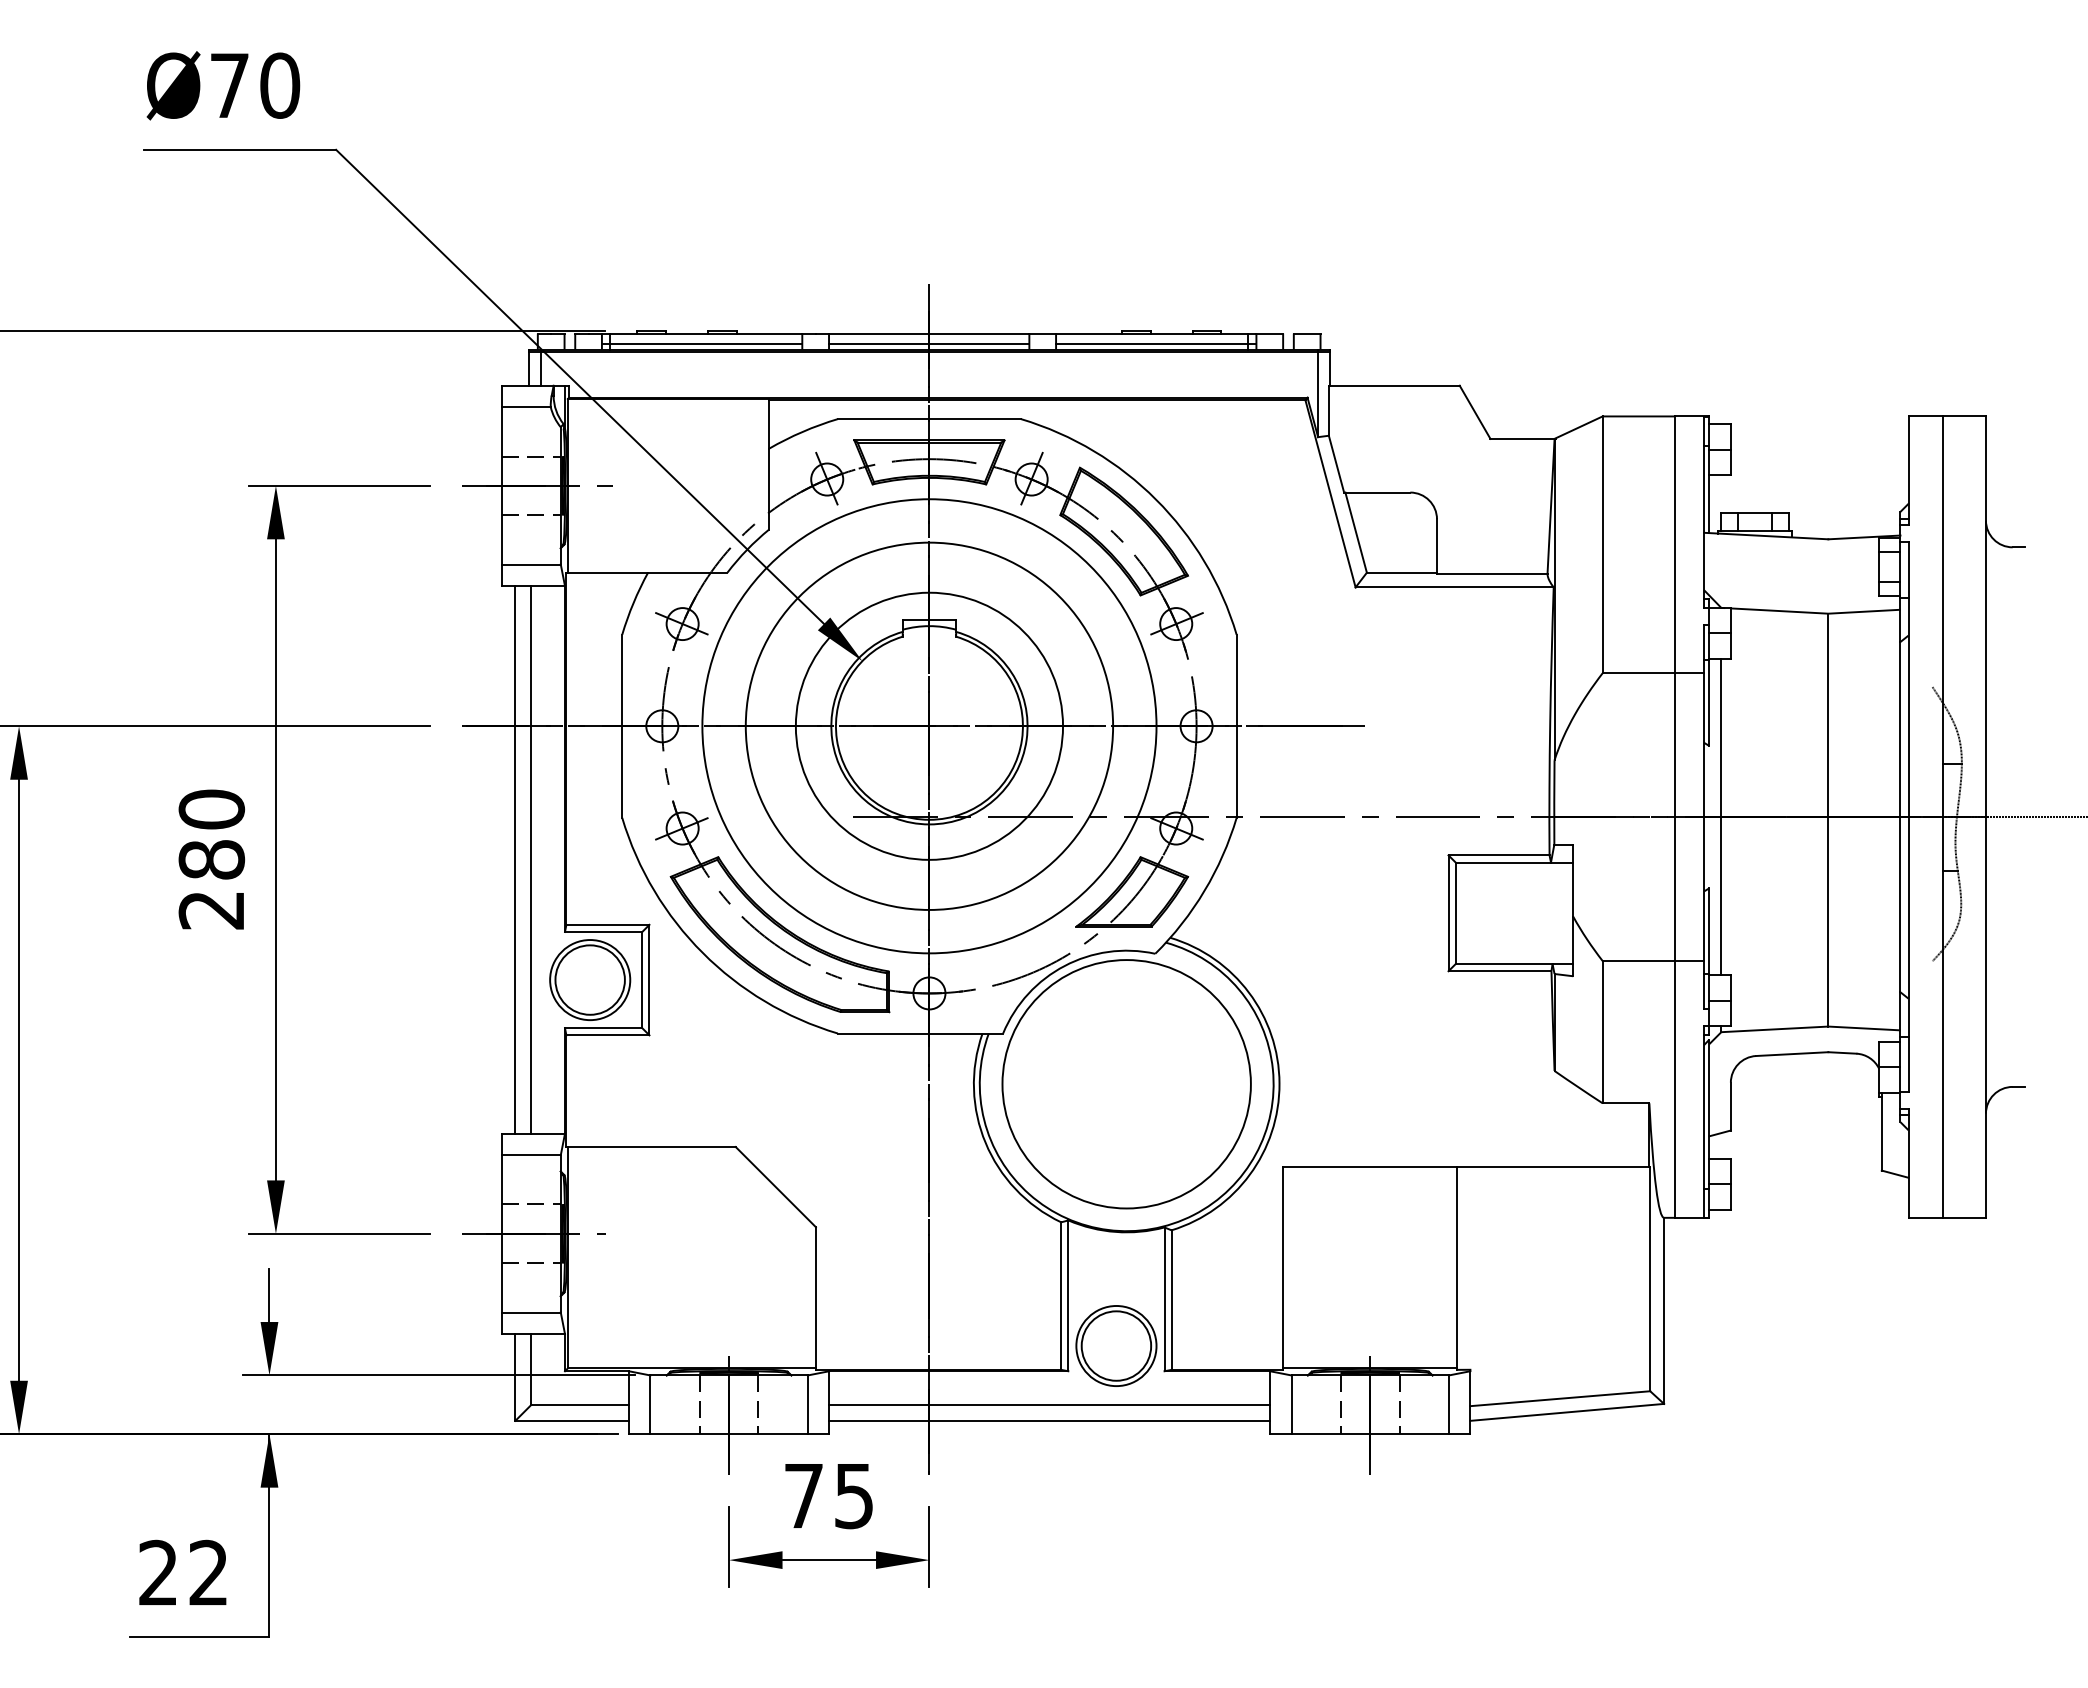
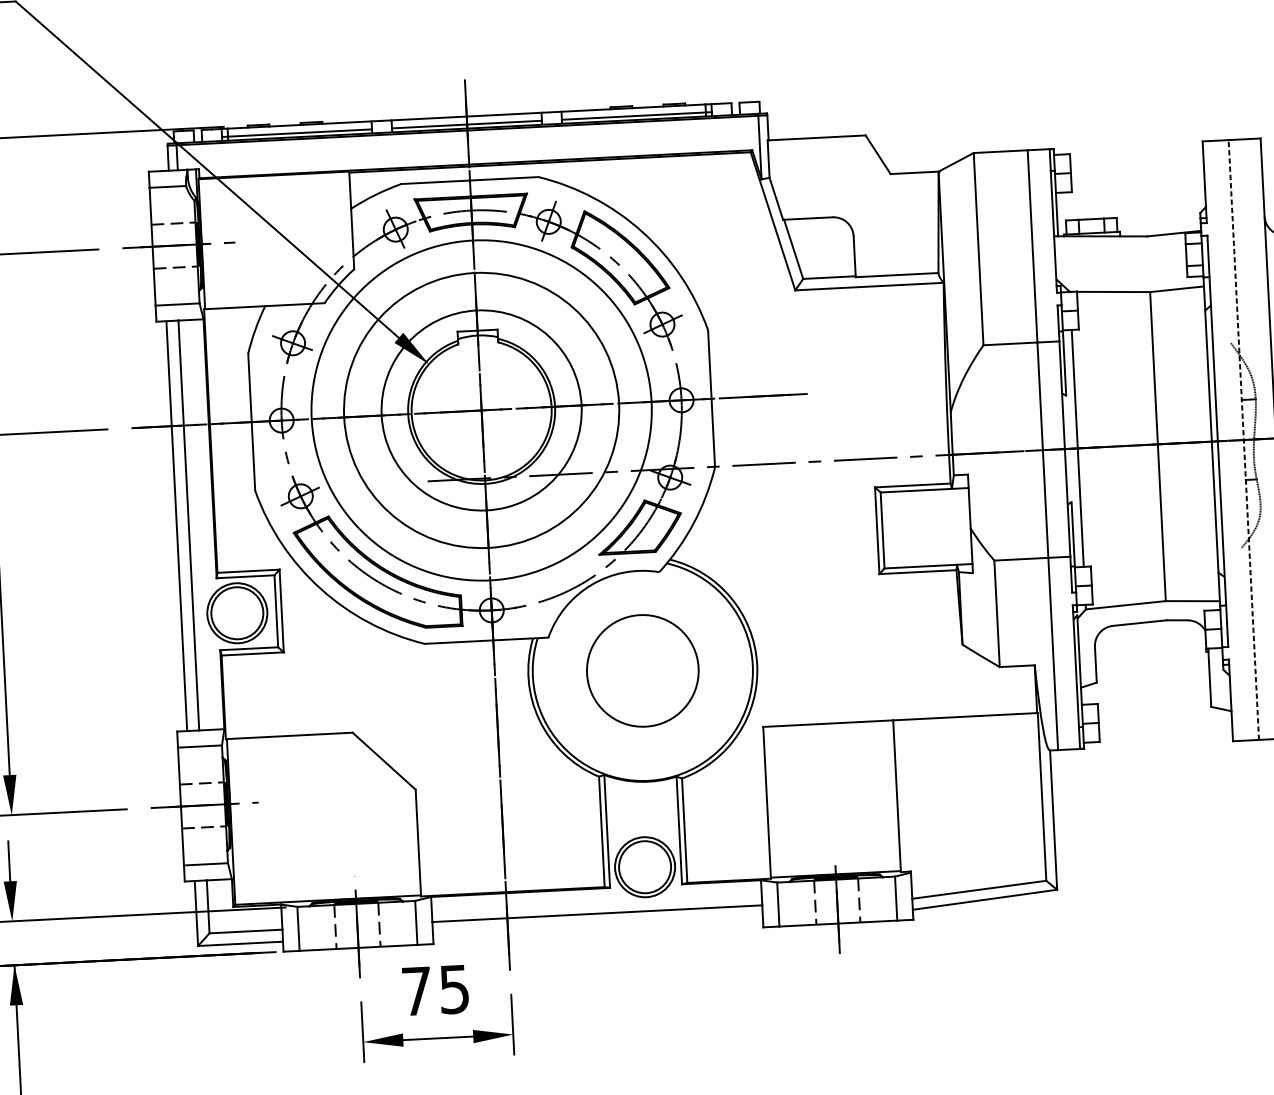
line: (1943, 817) -> (1244, 440), solid -> dashed
circle: (1126, 1084) -> (642, 671), size x0.6
line: (1049, 1420) -> (597, 925), removed

